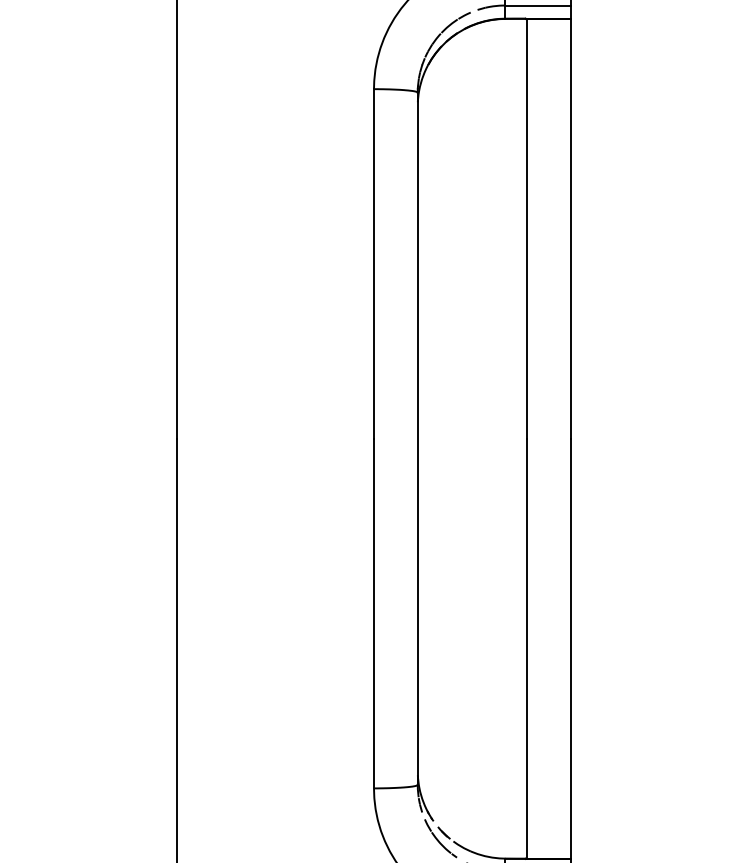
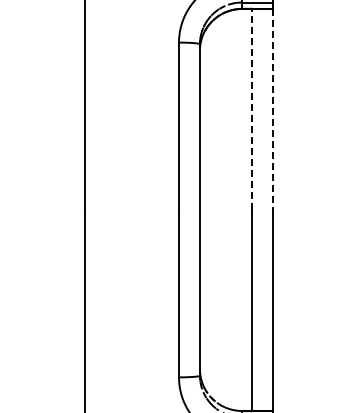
line: (527, 228) -> (252, 109), solid -> dashed
line: (571, 228) -> (273, 109), solid -> dashed

